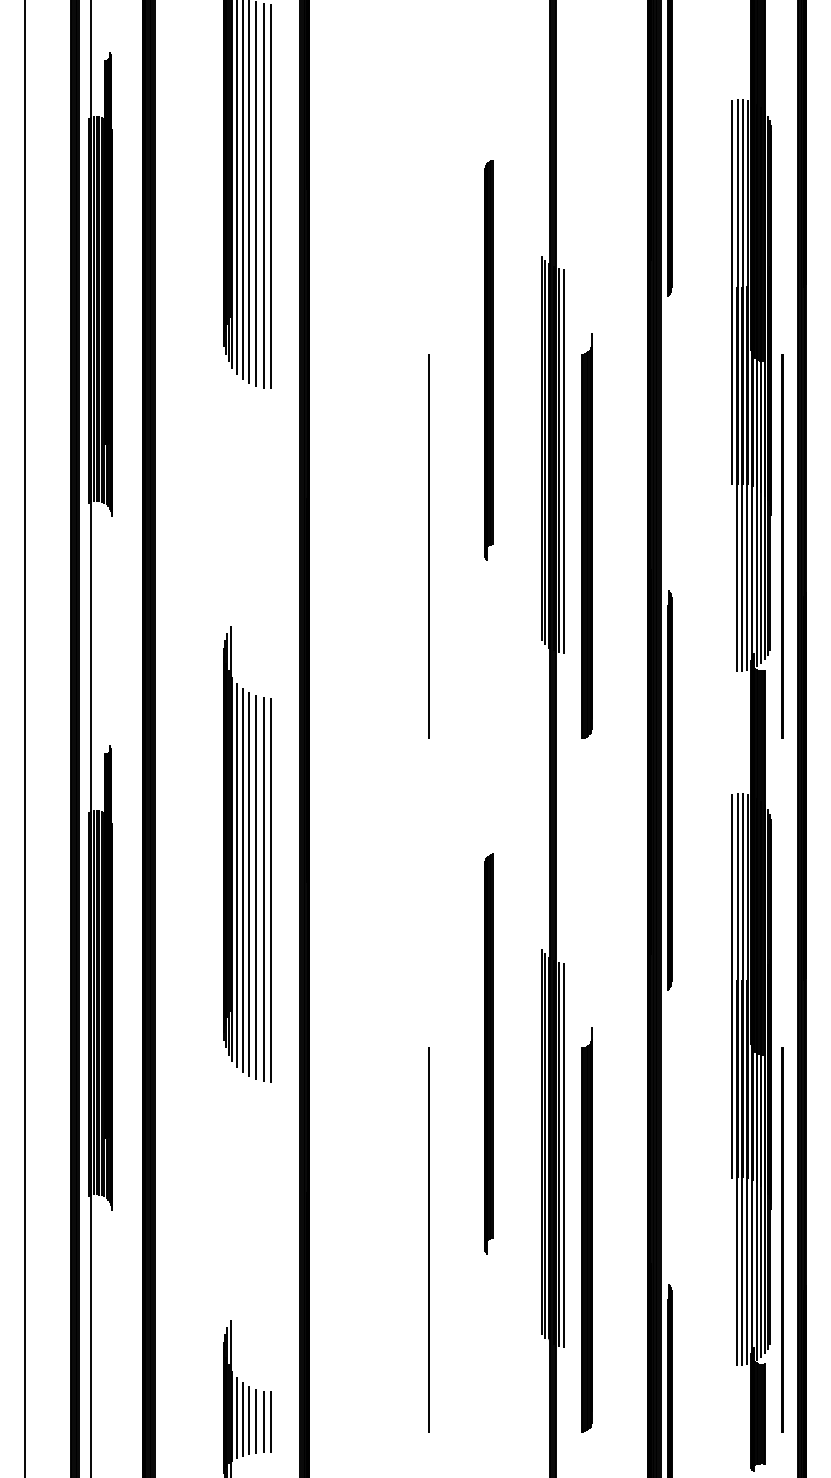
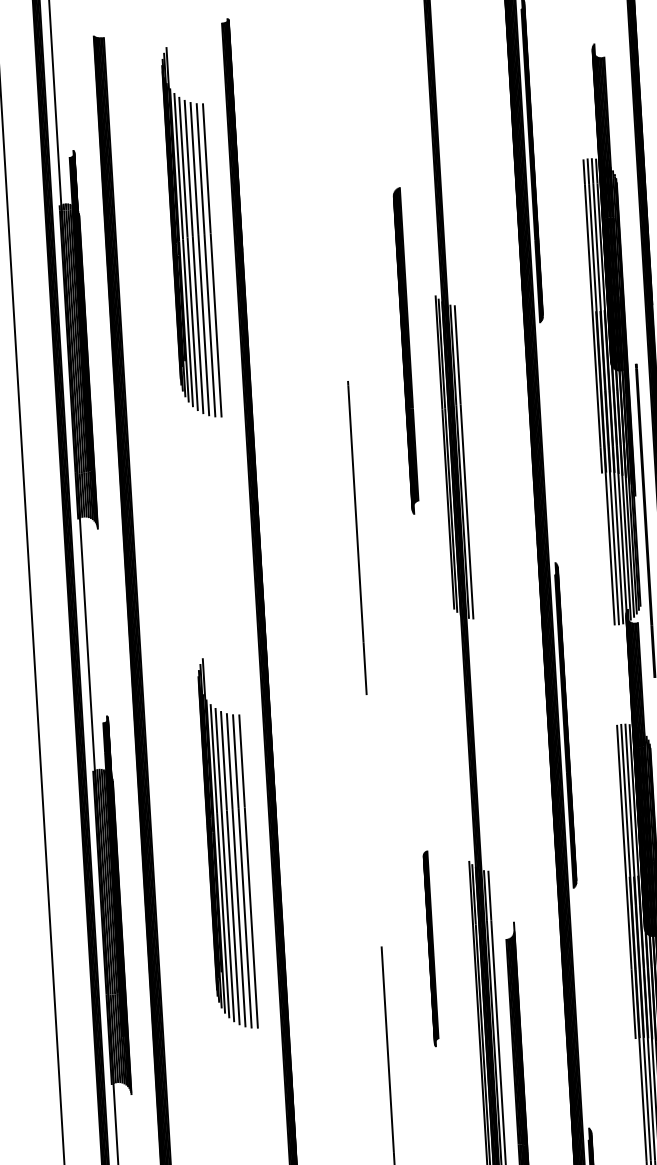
part: (488, 360) -> (405, 351), moved
part: (586, 535) -> (485, 521), removed
part: (247, 854) -> (227, 843), moved
part: (488, 1053) -> (430, 948), size x0.6

